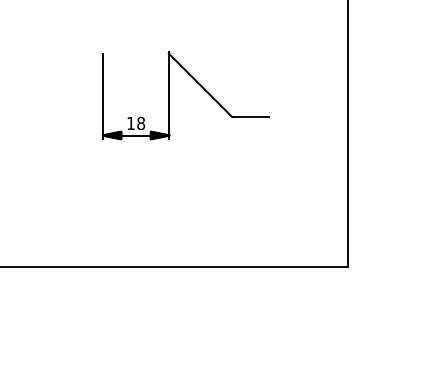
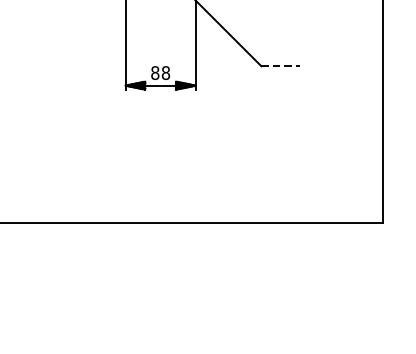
line: (251, 117) -> (281, 66), solid -> dashed
text: (130, 123) -> (154, 73), 18 -> 88

